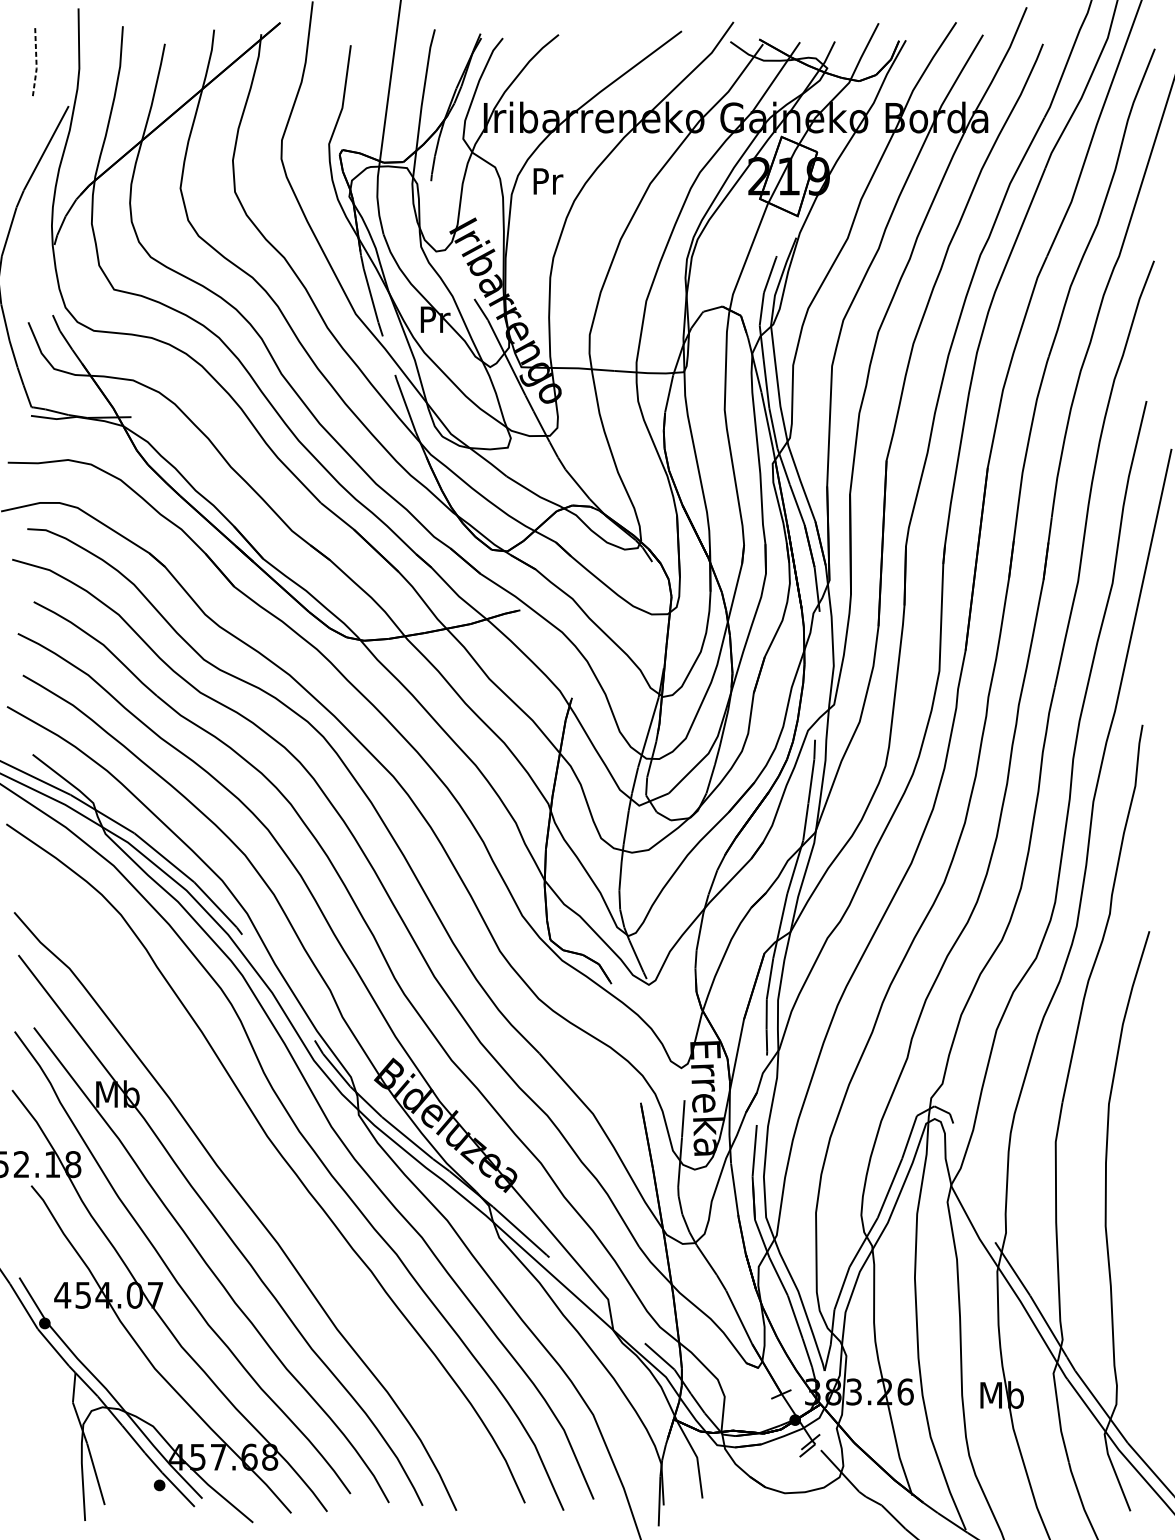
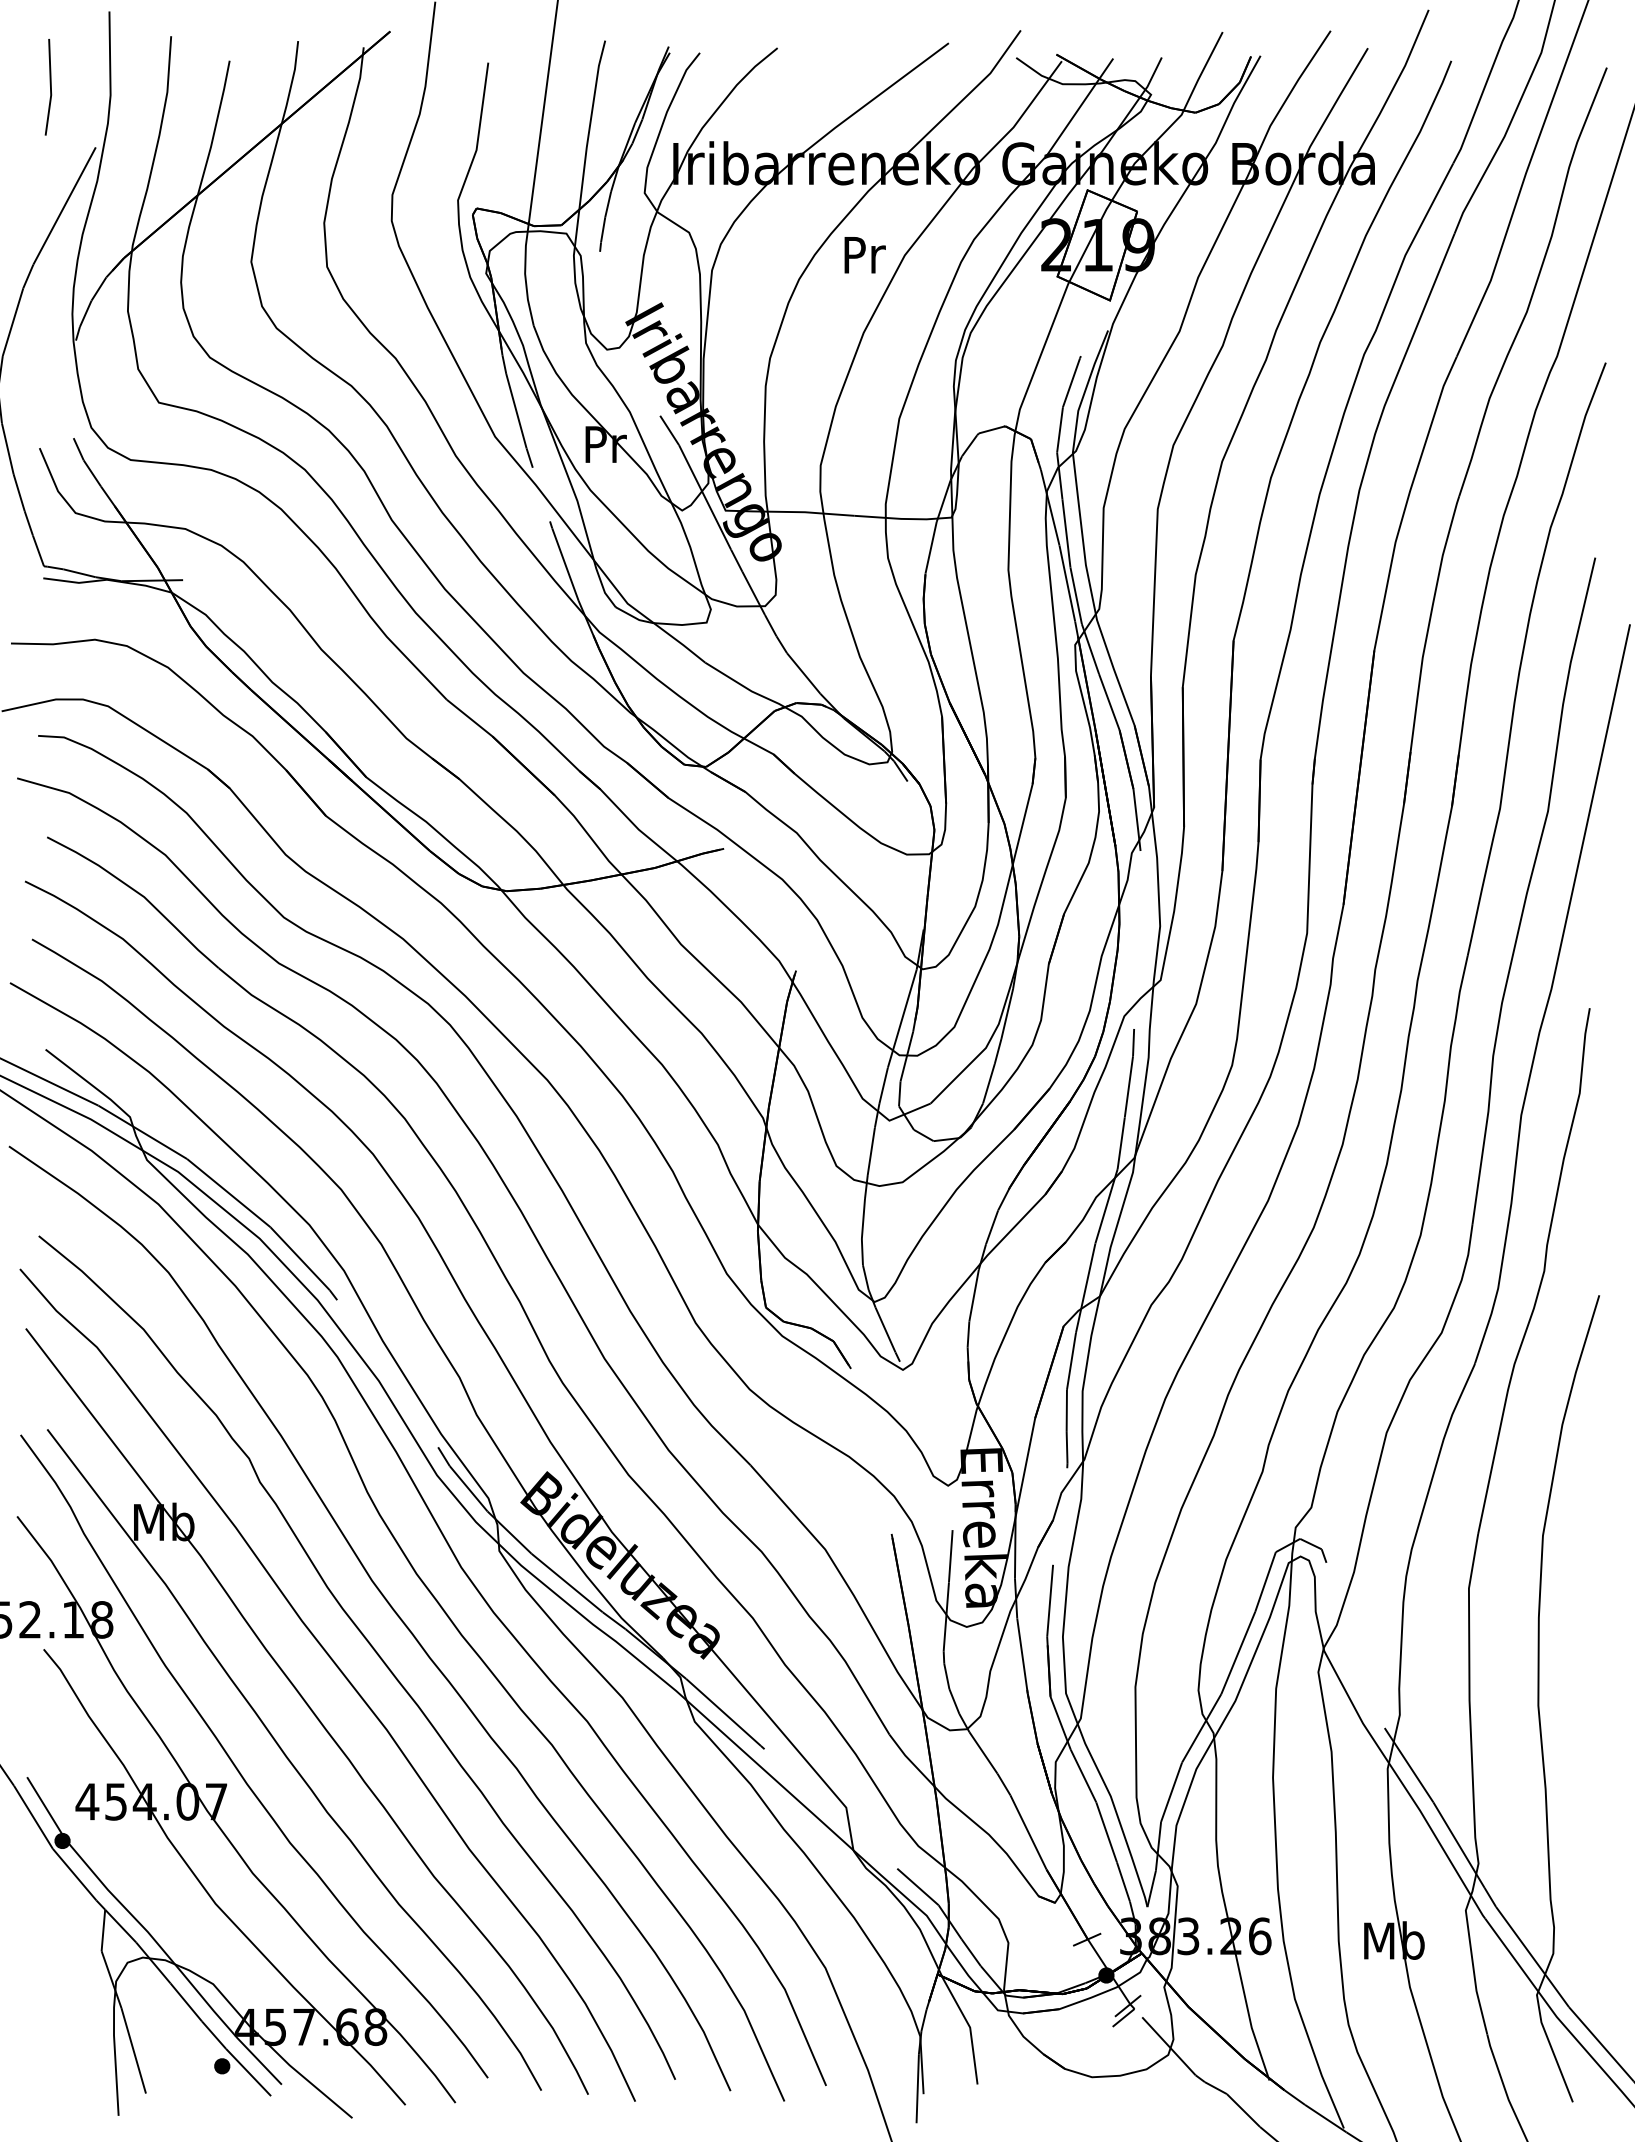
line: (36, 63) -> (50, 88), dashed -> solid
text: (547, 181) -> (864, 255), moved
curve: (266, 1183) -> (370, 1646), added

